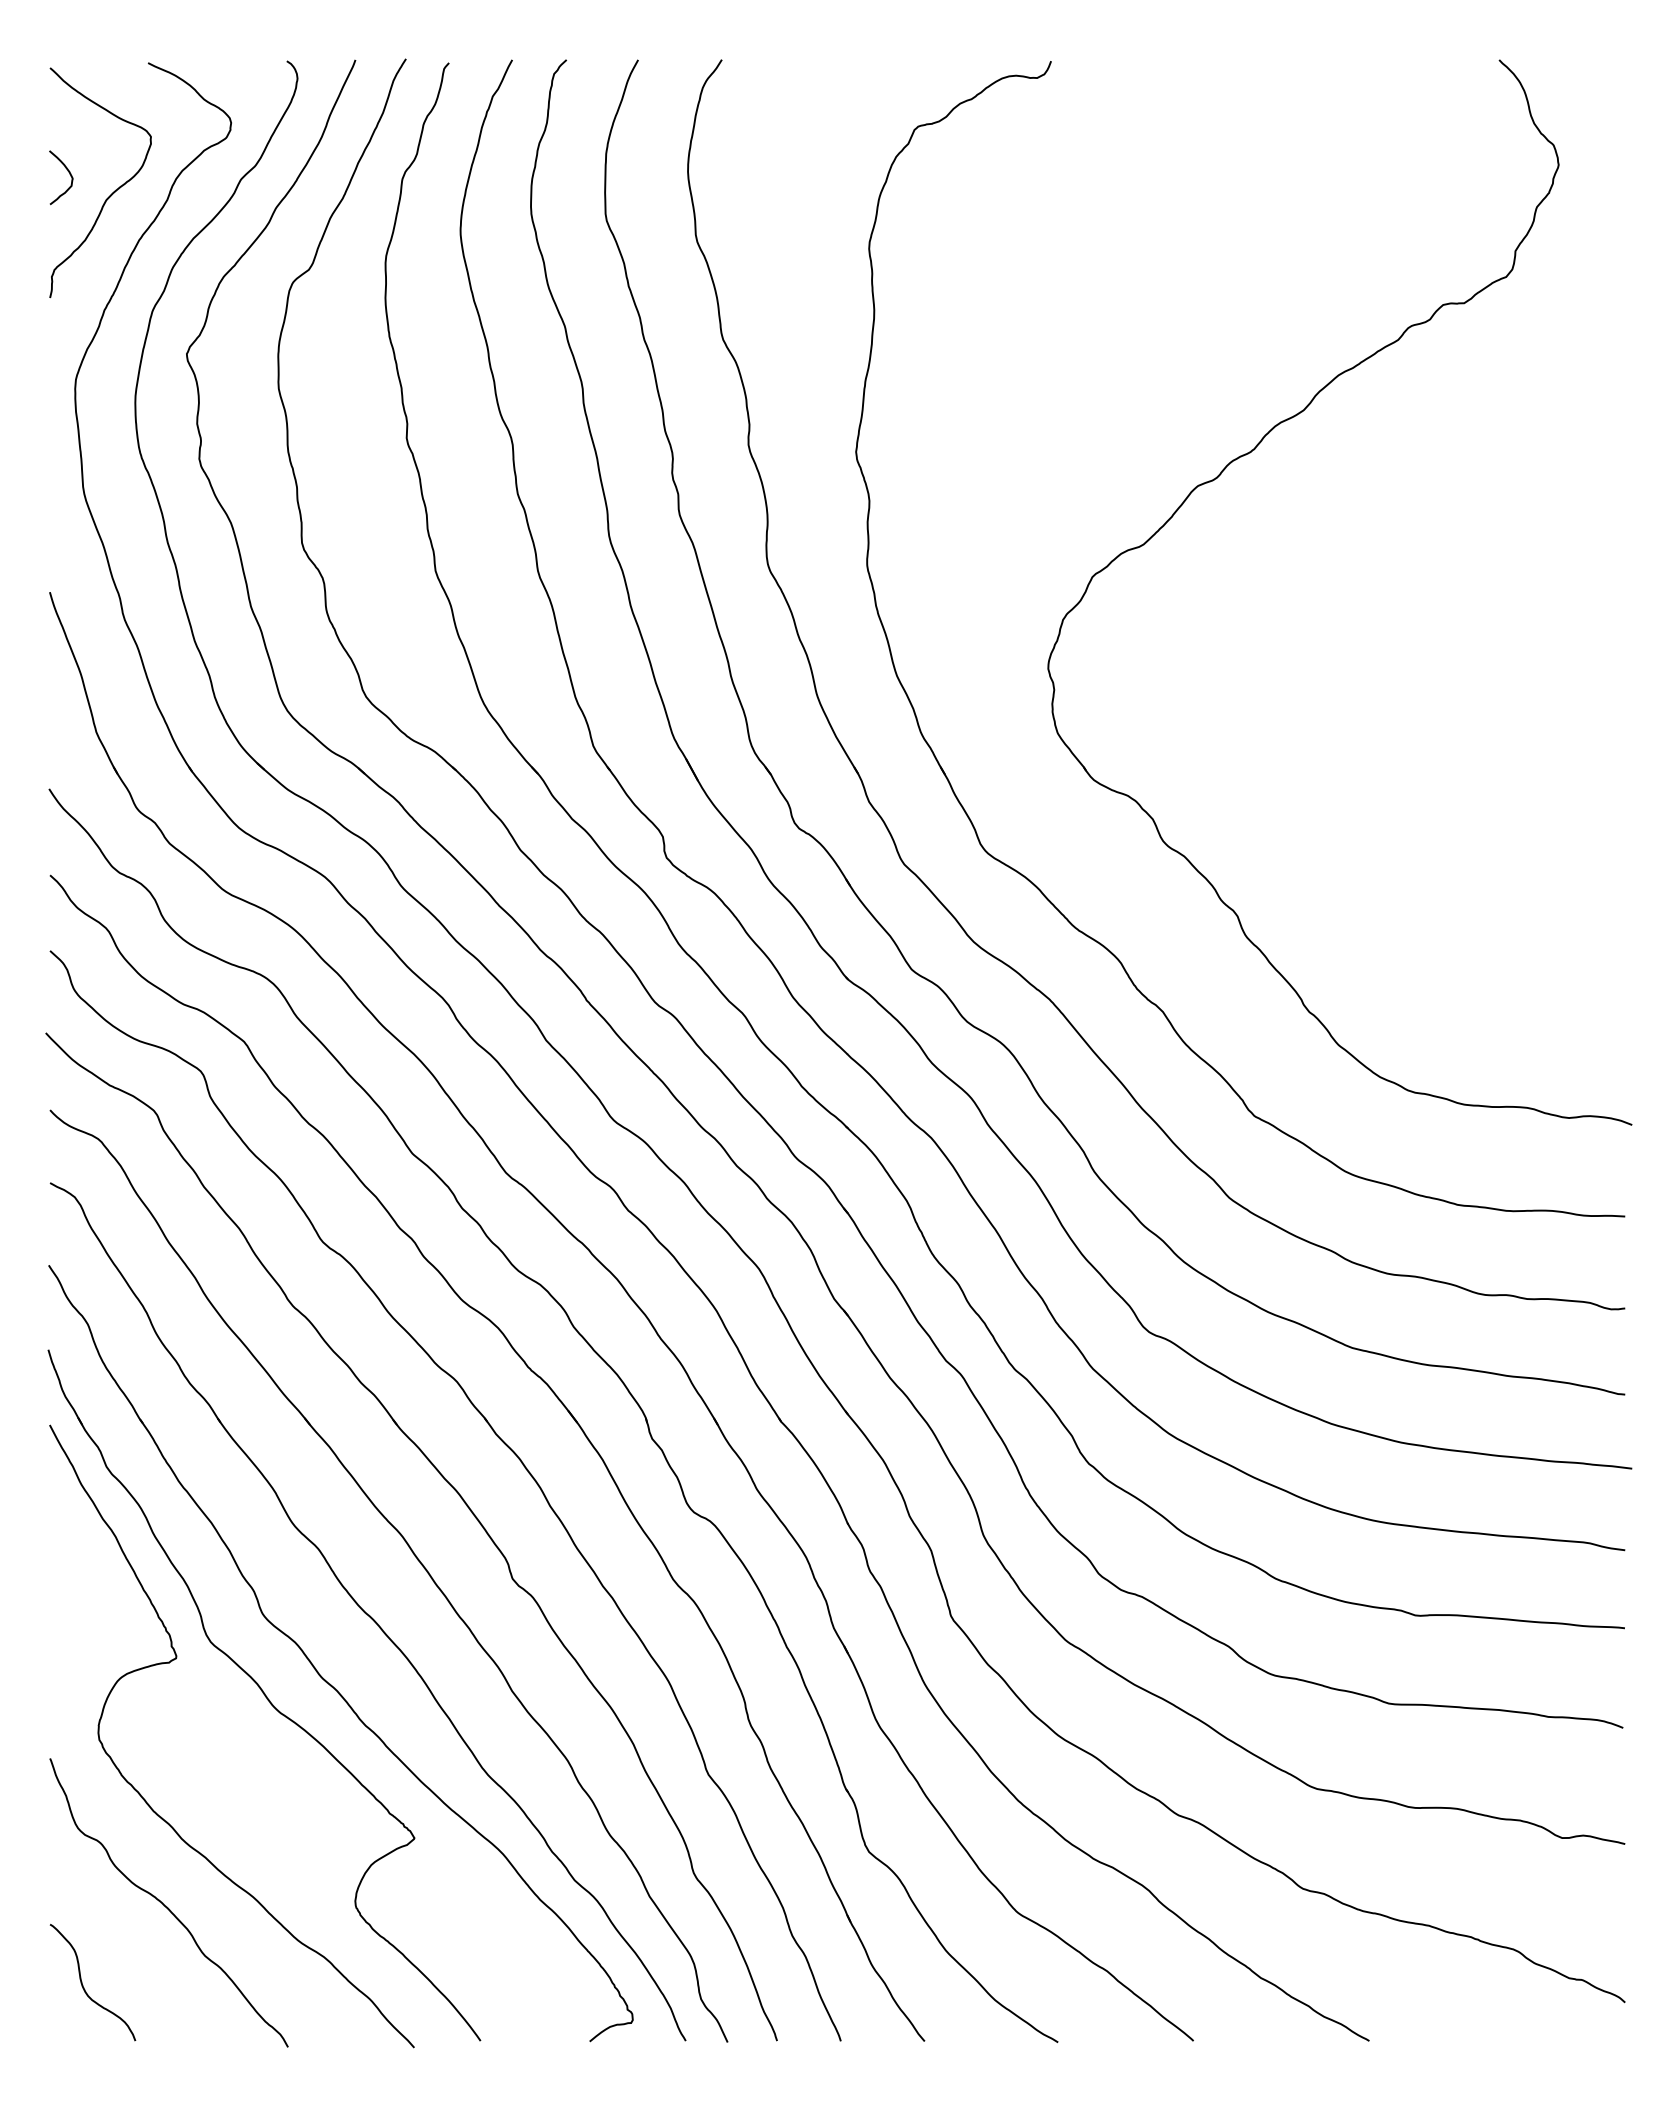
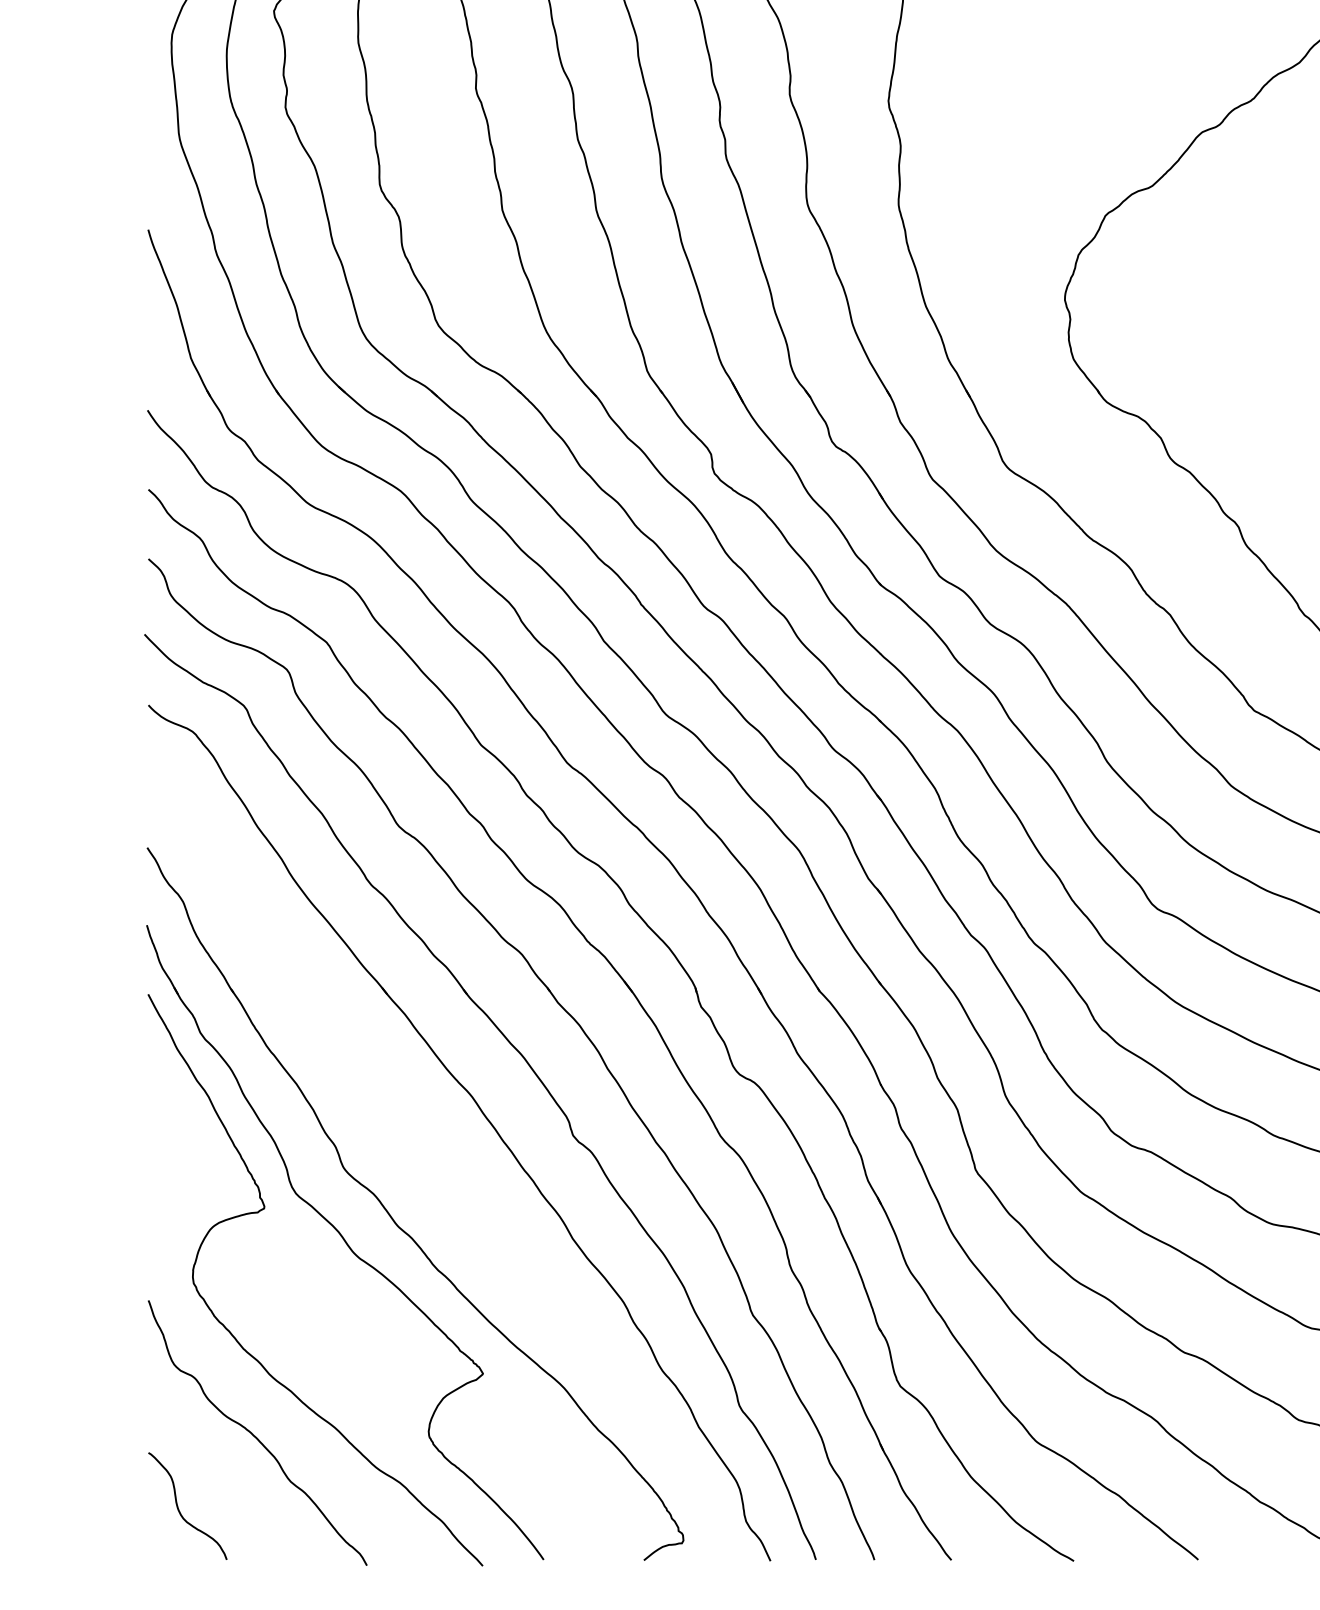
part: (367, 1611) -> (439, 1165), removed

